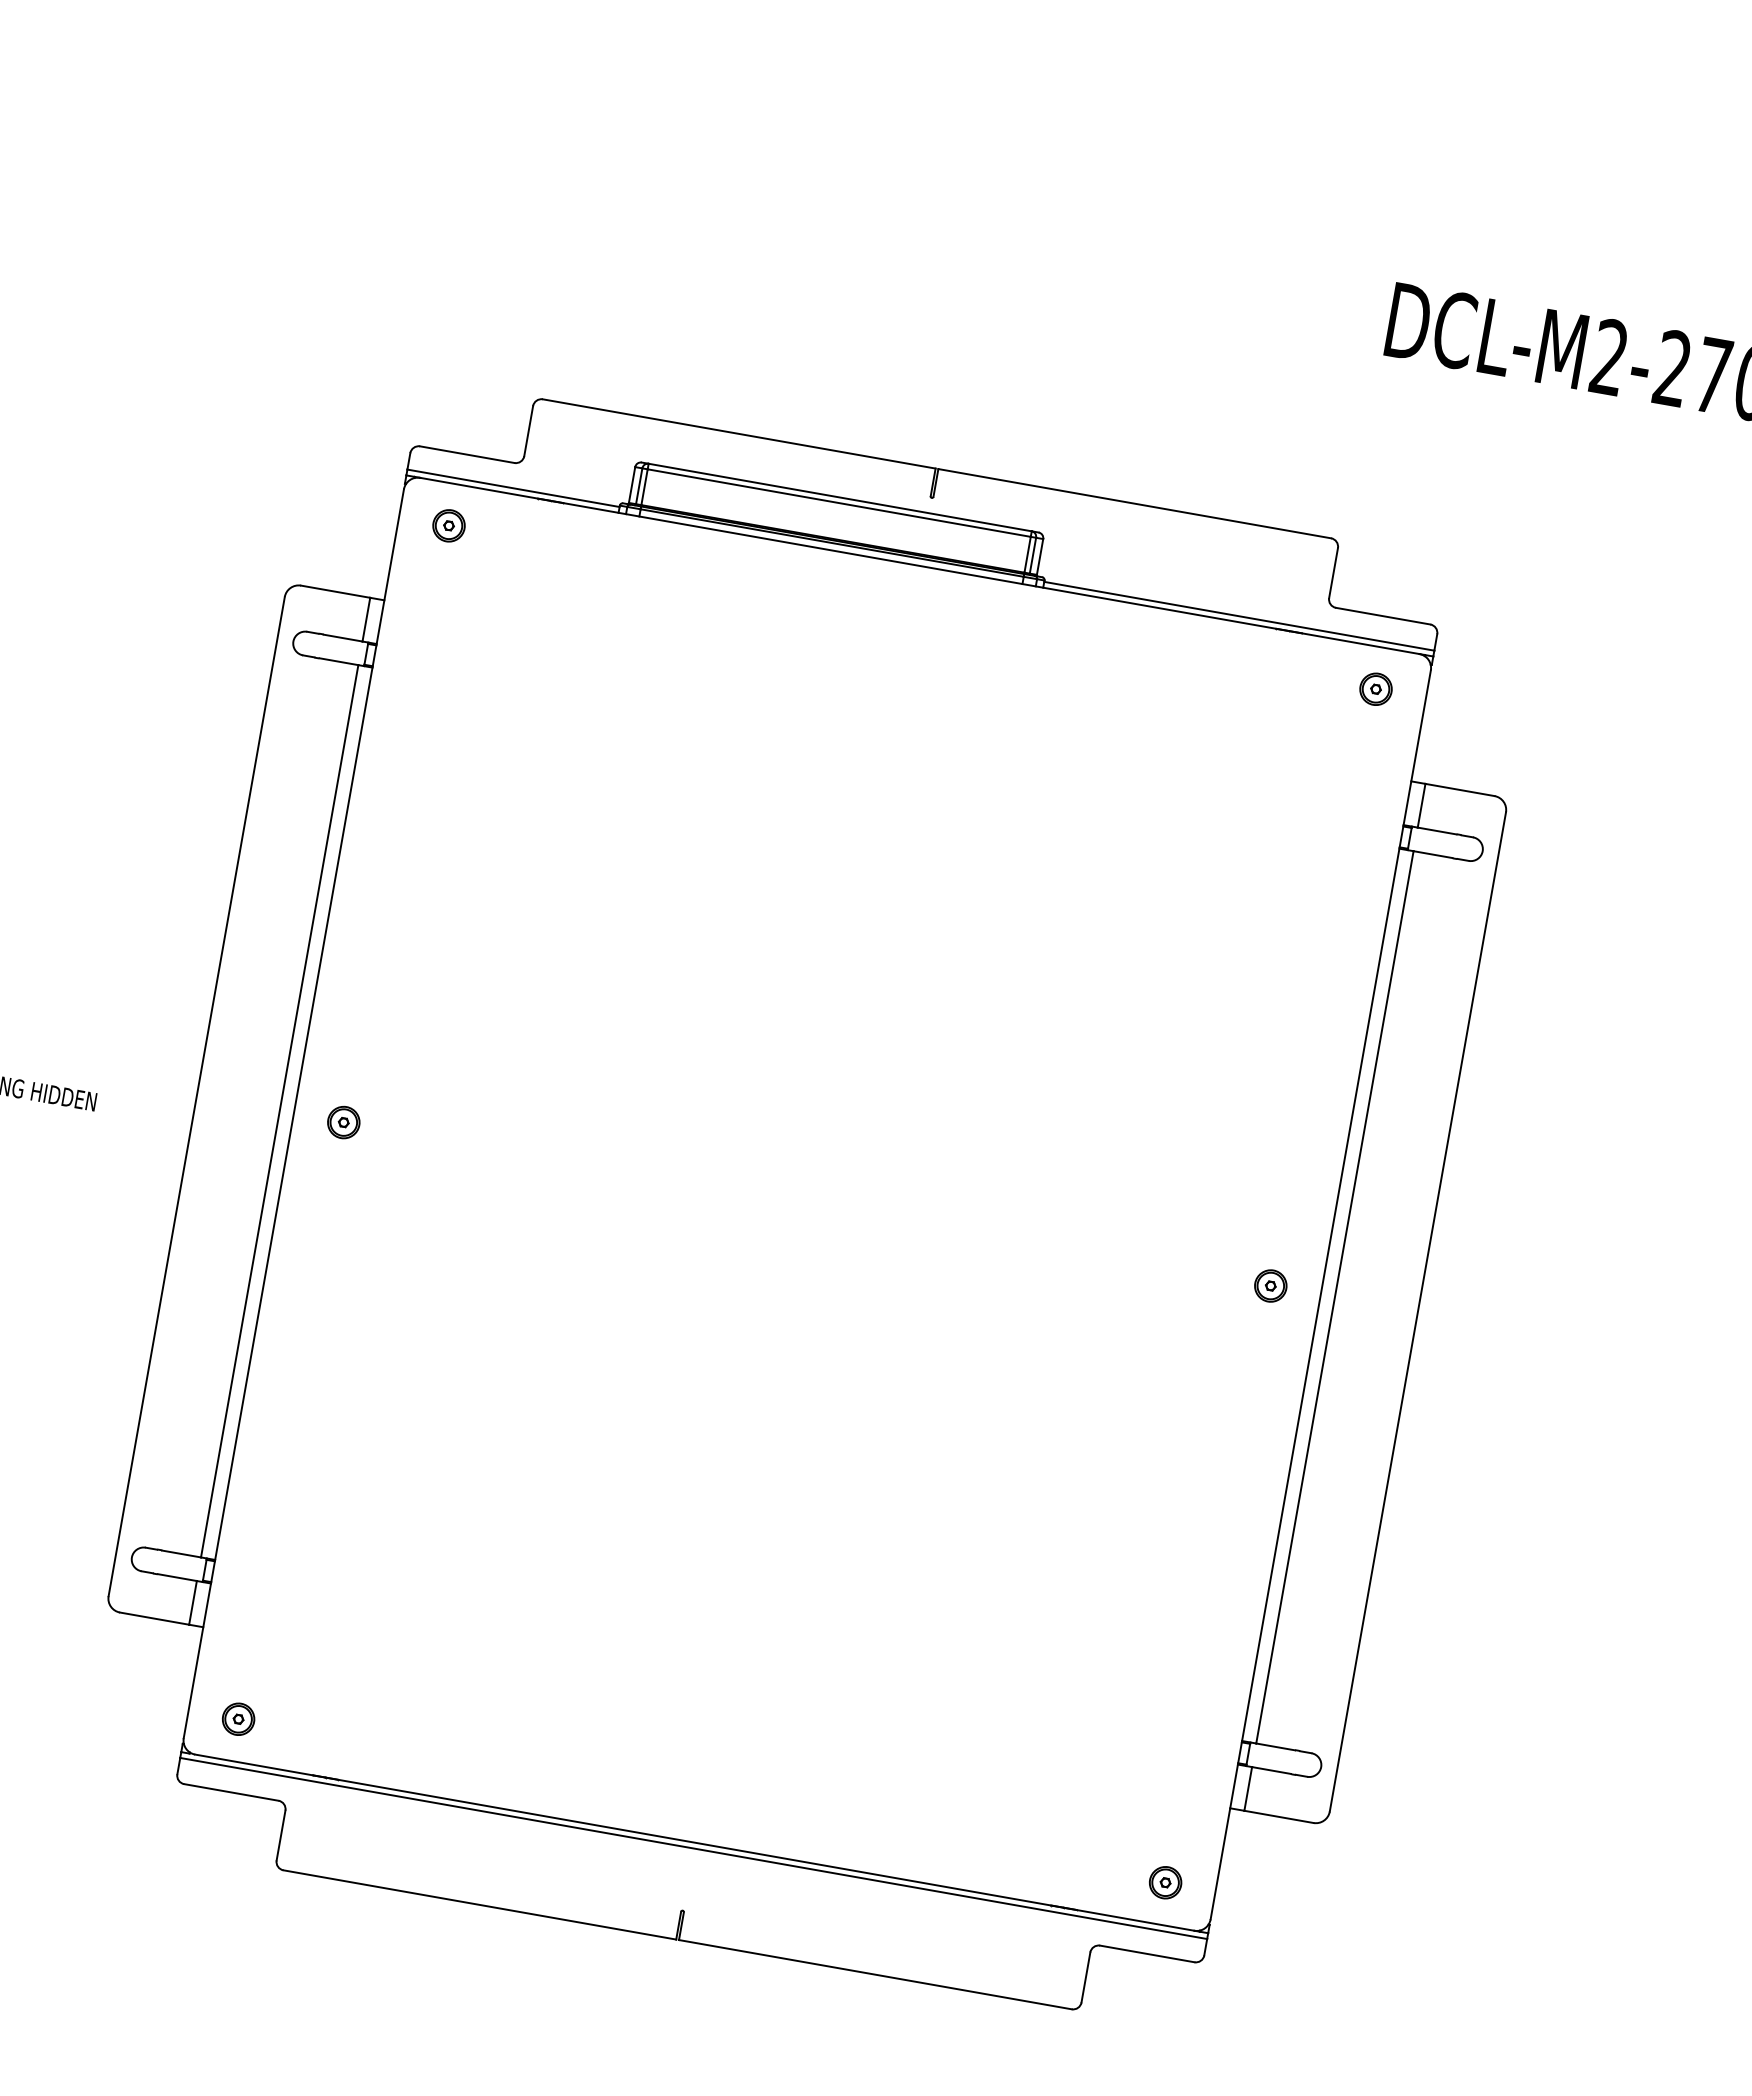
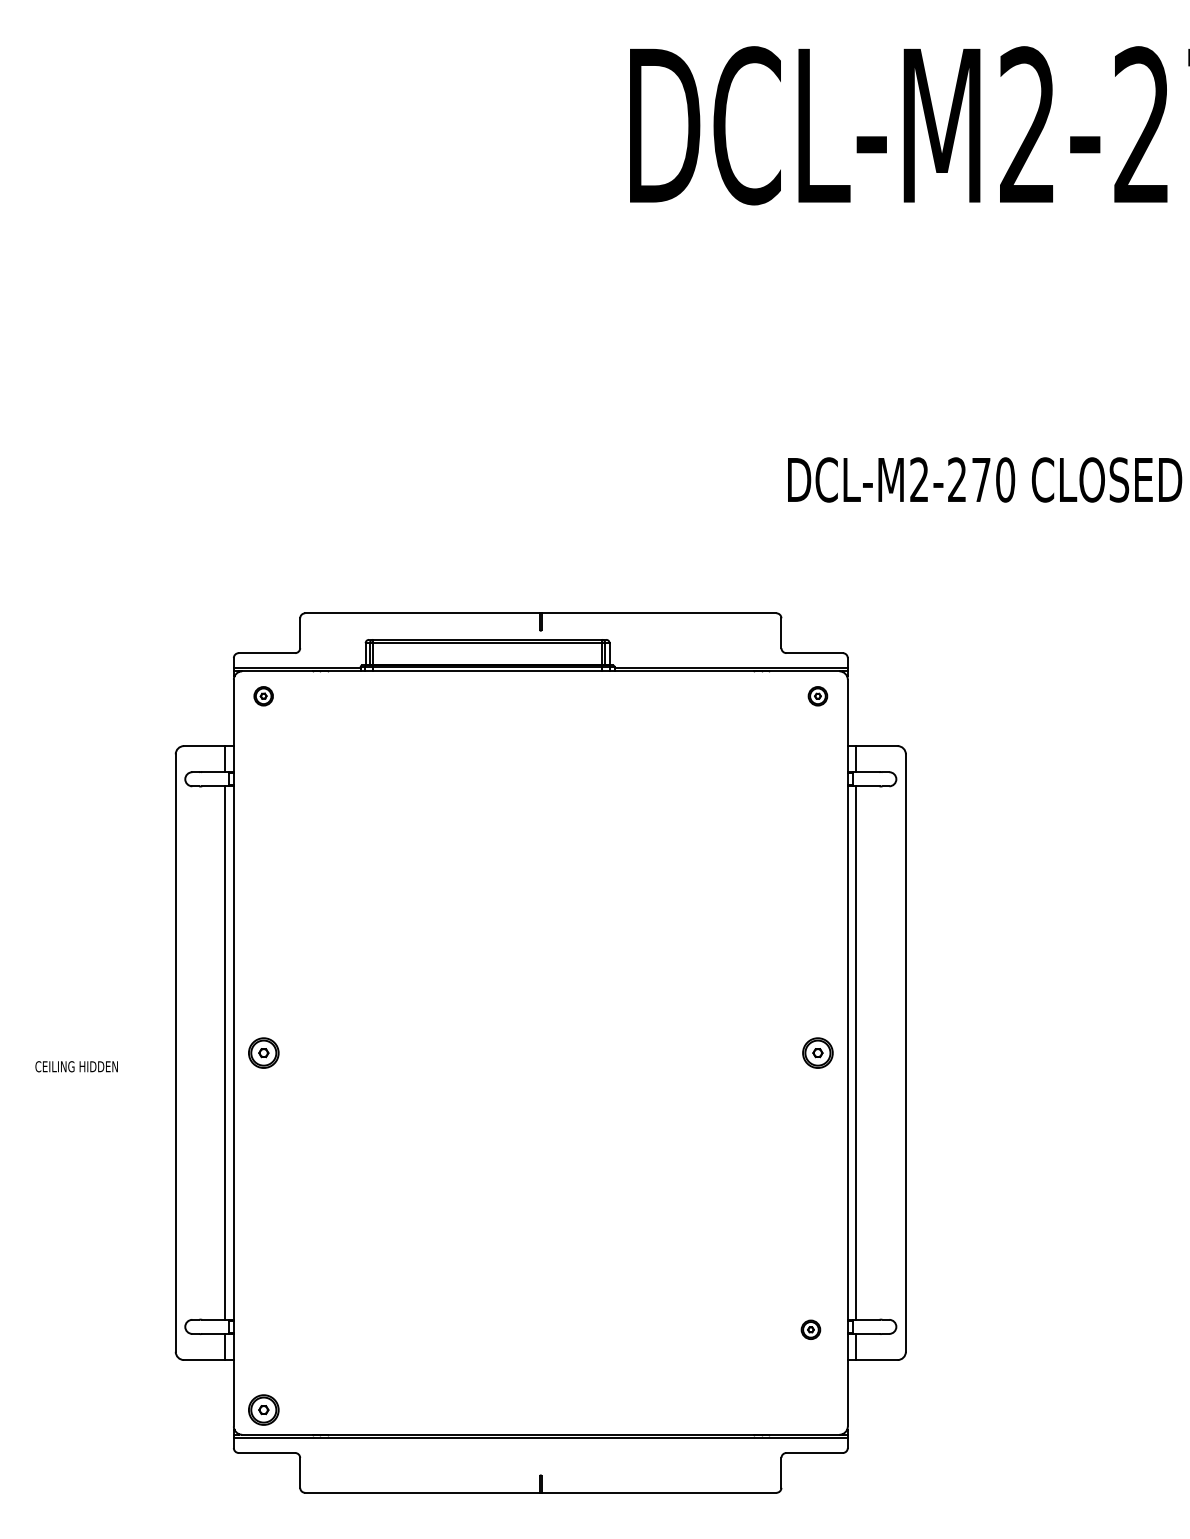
part: (343, 1121) -> (263, 1052), size x1.6
part: (1270, 1284) -> (817, 1052), size x1.6
part: (238, 1718) -> (263, 1409), size x1.6
part: (1164, 1882) -> (810, 1329), moved

